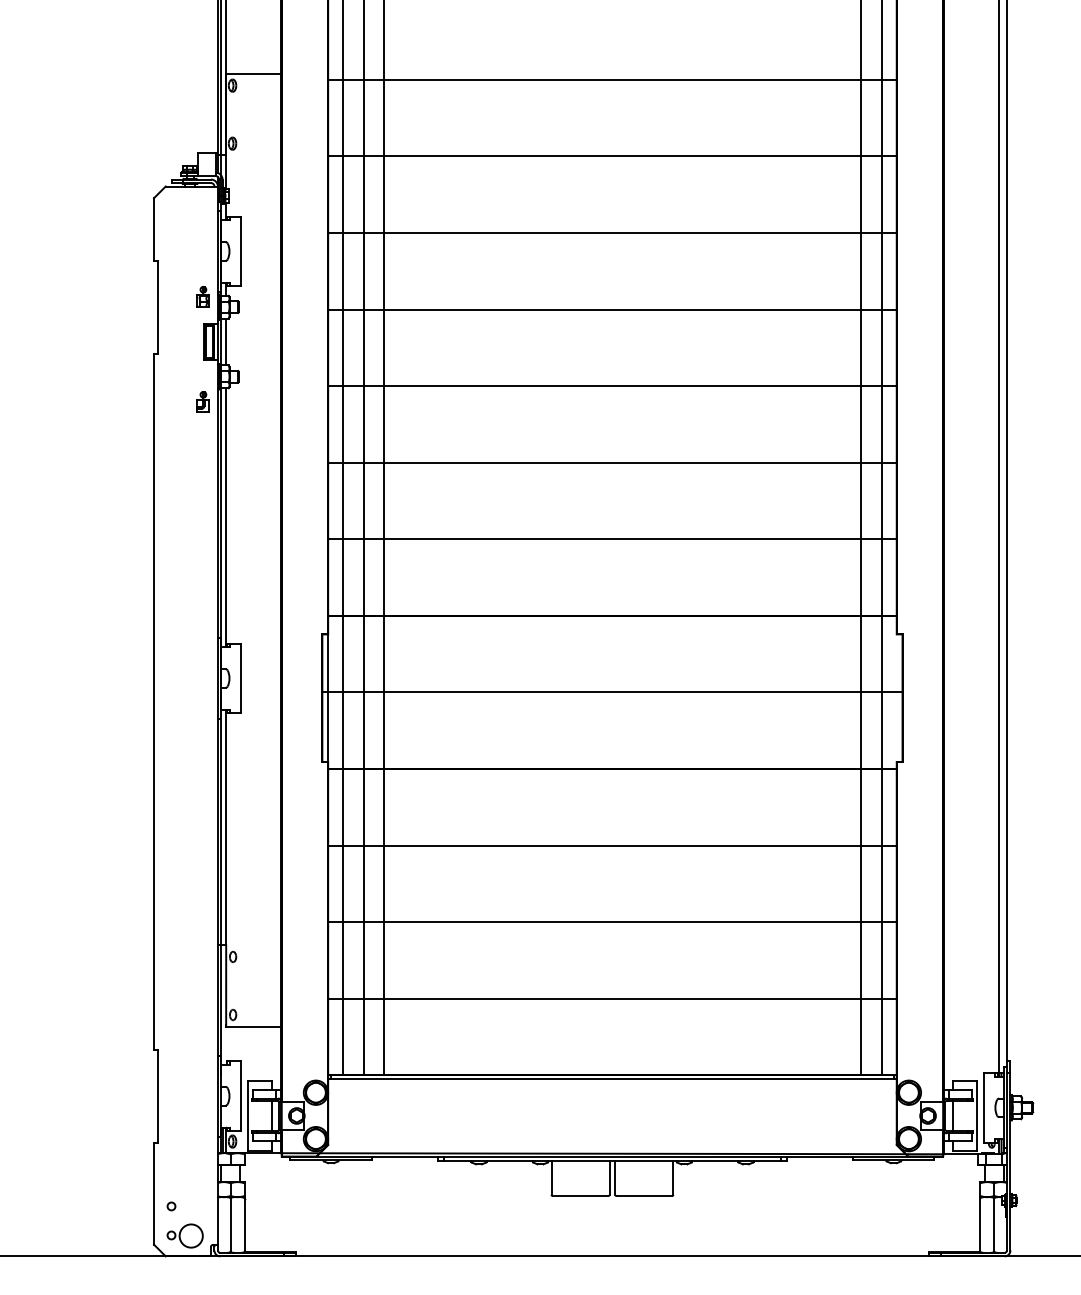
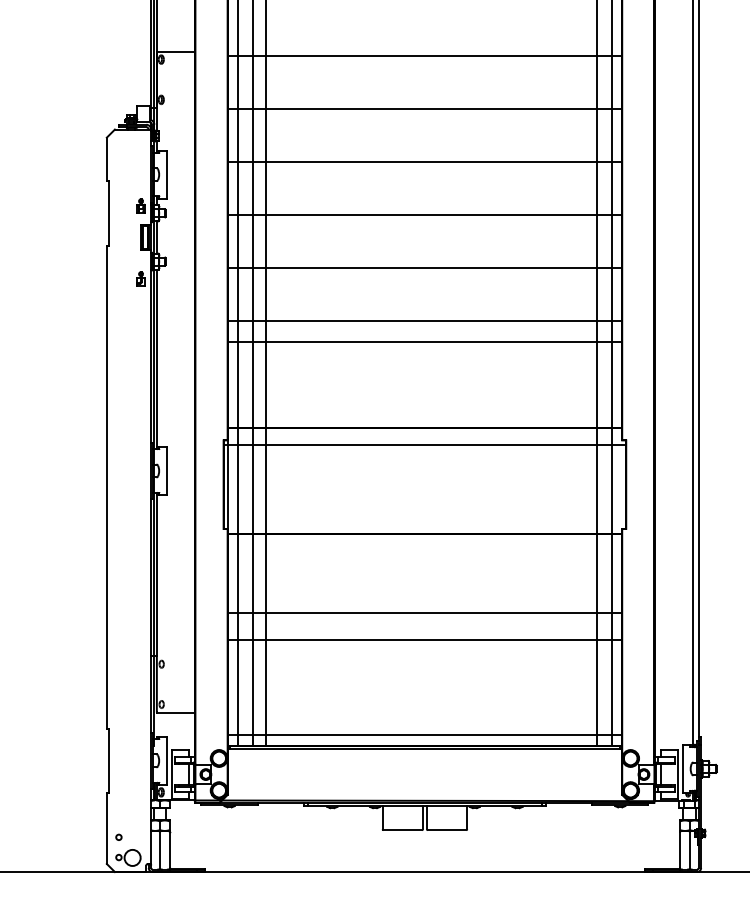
line: (611, 539) -> (424, 342), moved
line: (611, 692) -> (424, 444), moved
line: (611, 844) -> (424, 612), moved
line: (611, 999) -> (424, 735), moved

